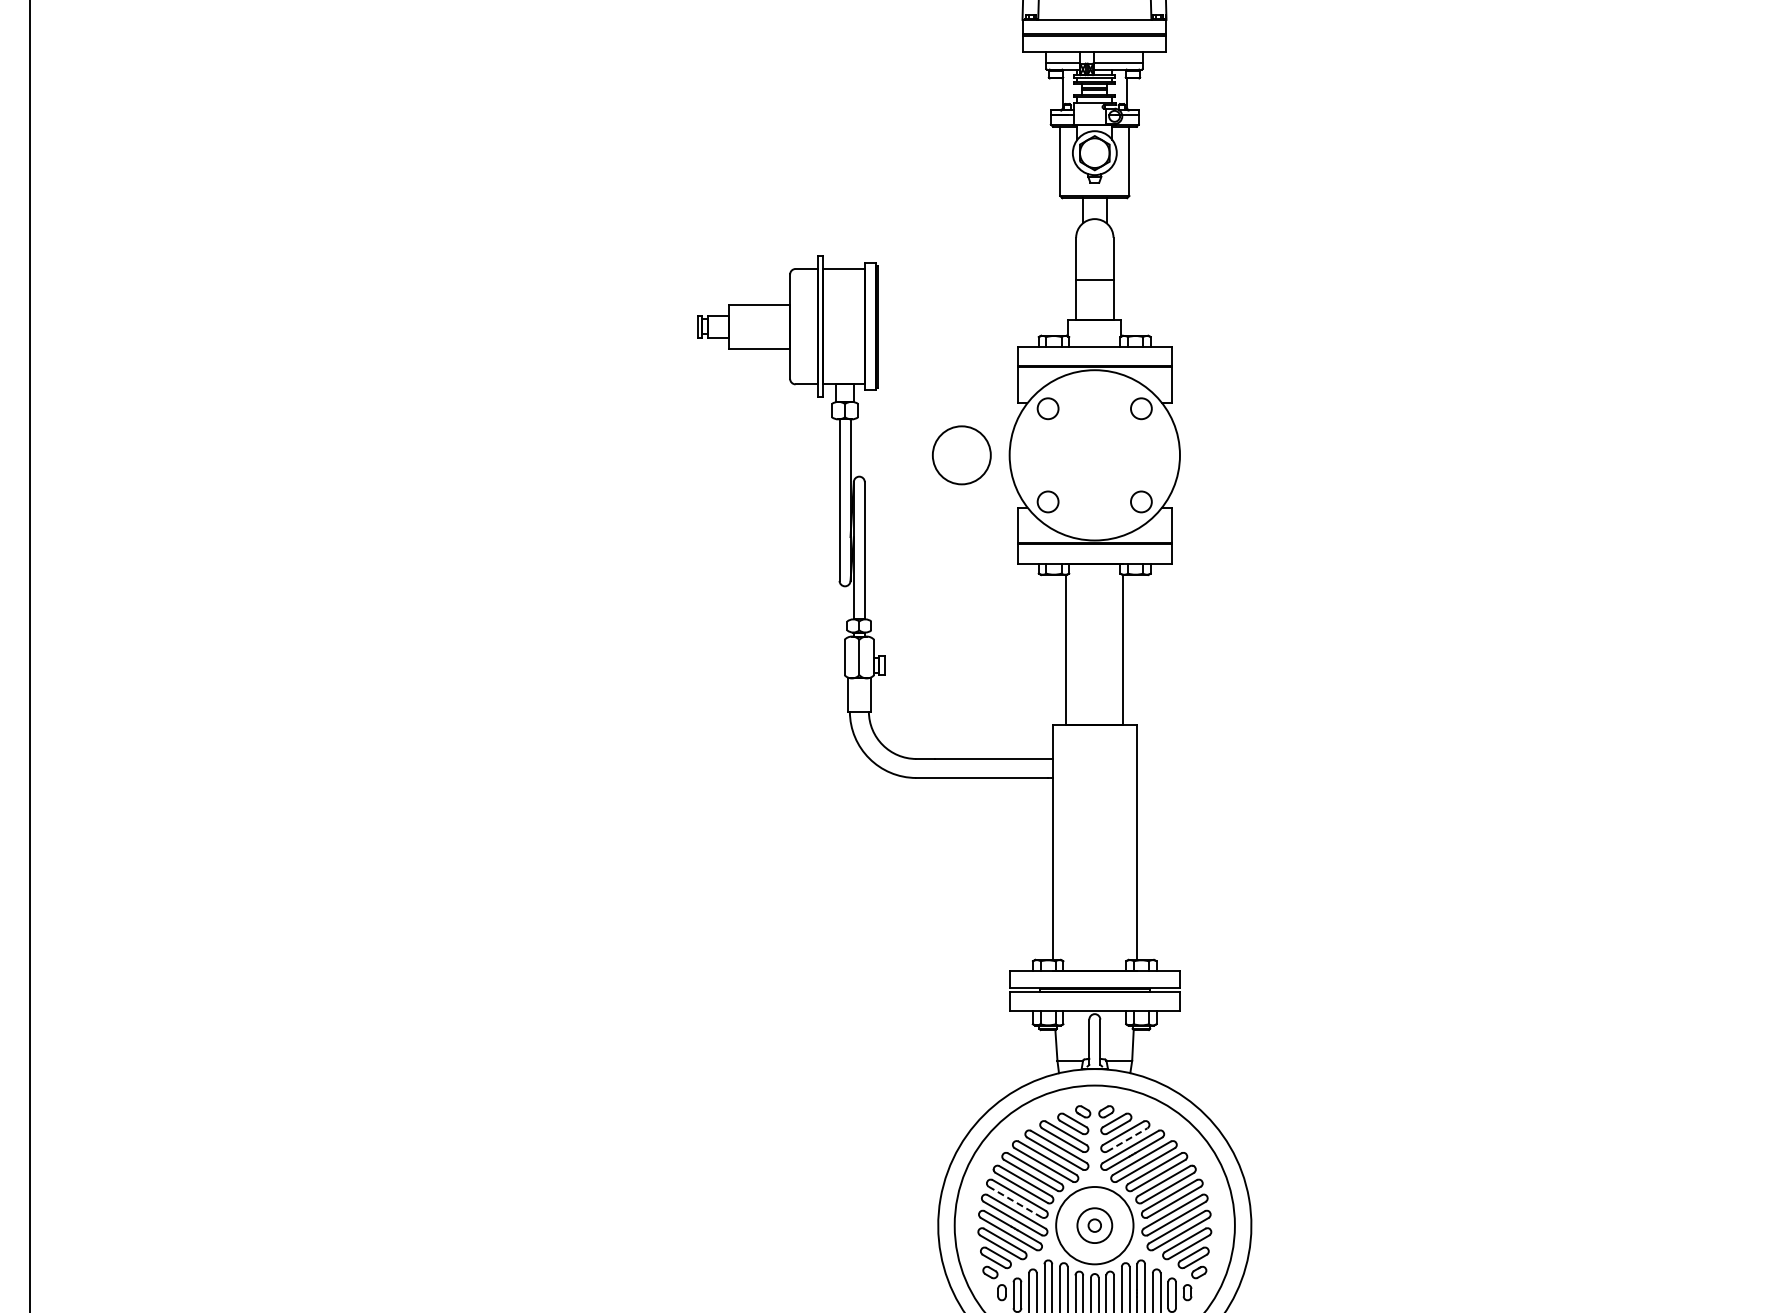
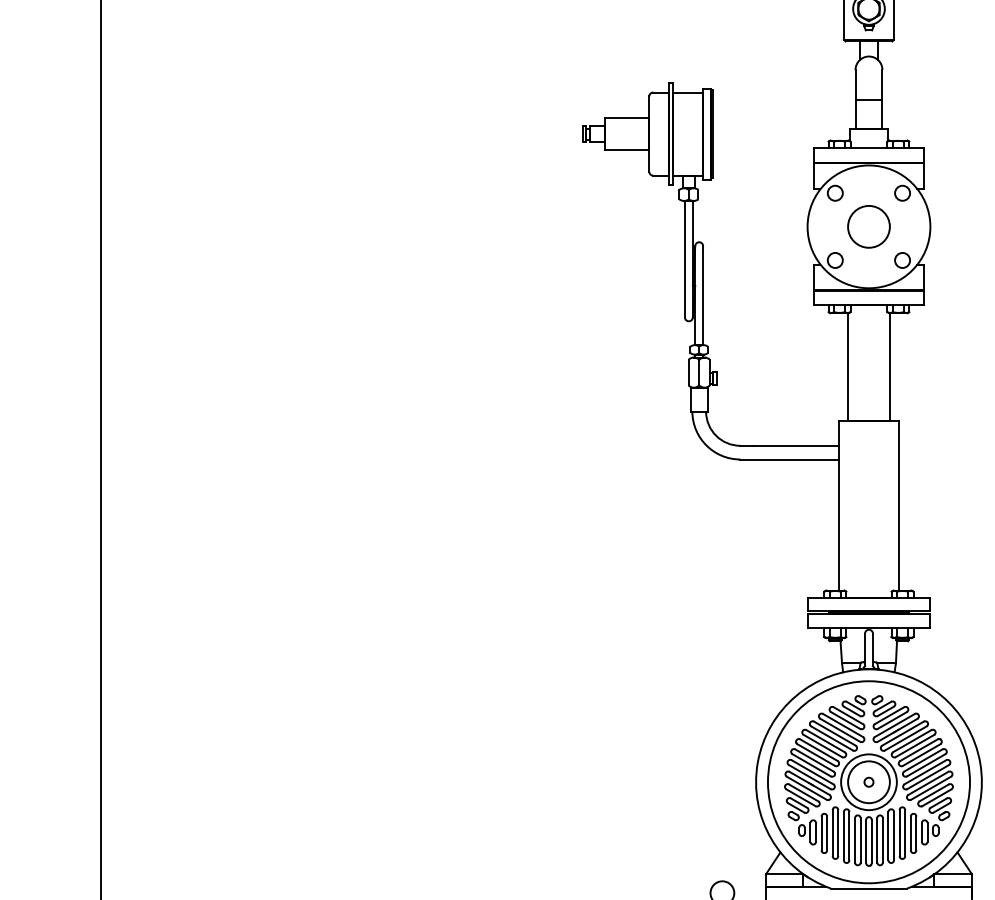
circle: (961, 455) -> (868, 226), moved
line: (1127, 1139) -> (892, 720), dashed -> solid
line: (1015, 1202) -> (811, 765), dashed -> solid
circle: (1094, 1225) -> (868, 782), size x1.67

